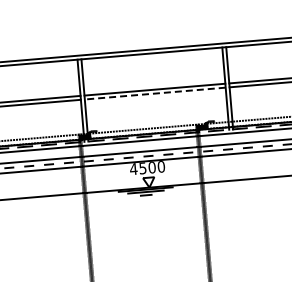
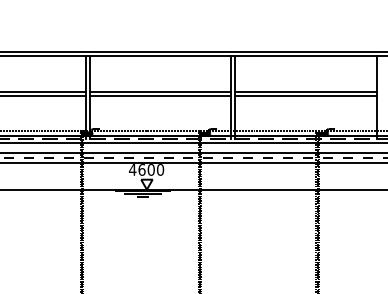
line: (155, 93) -> (160, 96), dashed -> solid
text: (142, 168) -> (141, 169), 4500 -> 4600

